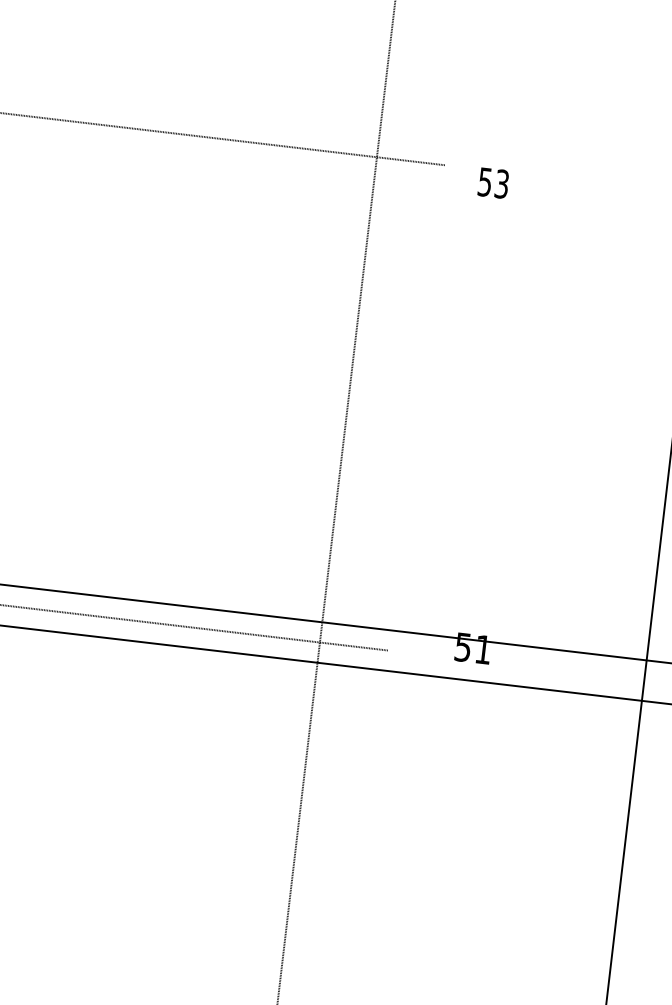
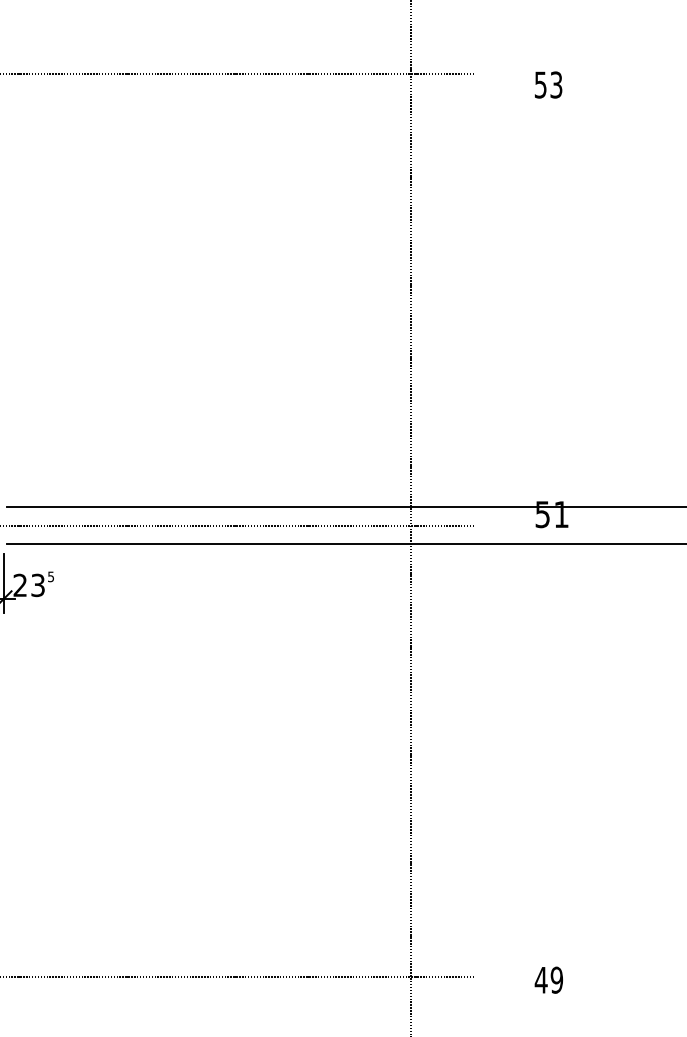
text: (493, 182) -> (548, 84), moved

